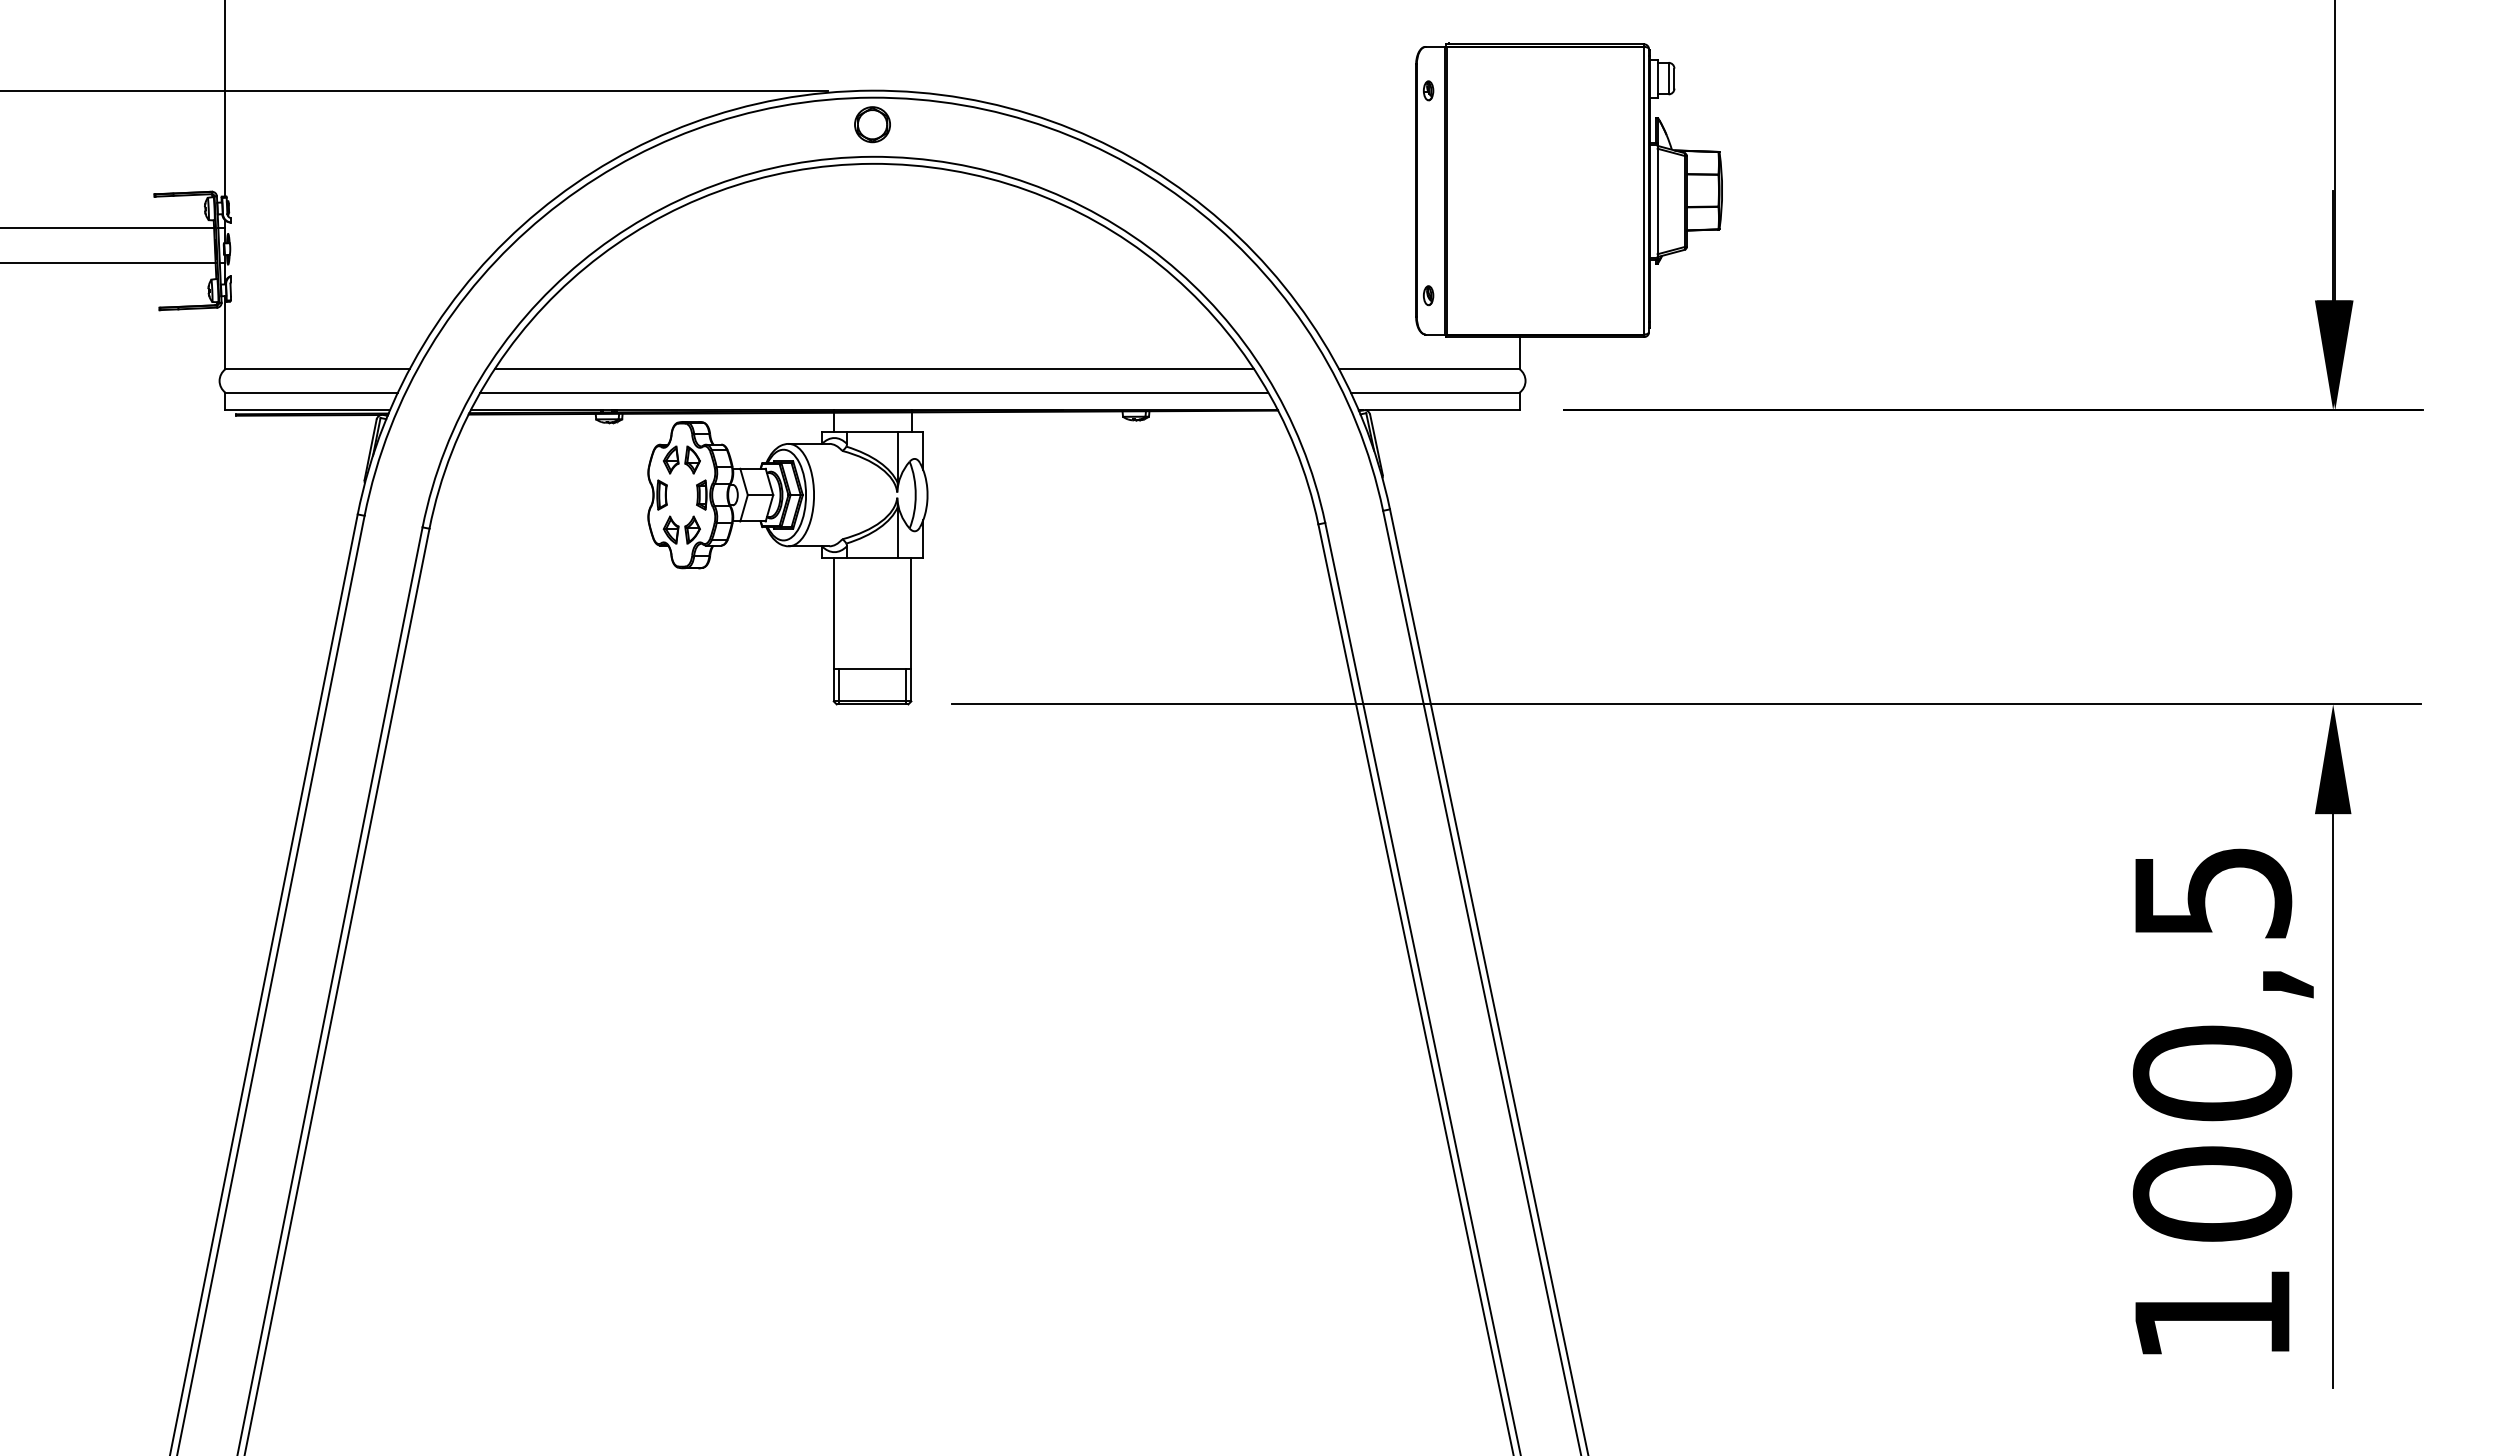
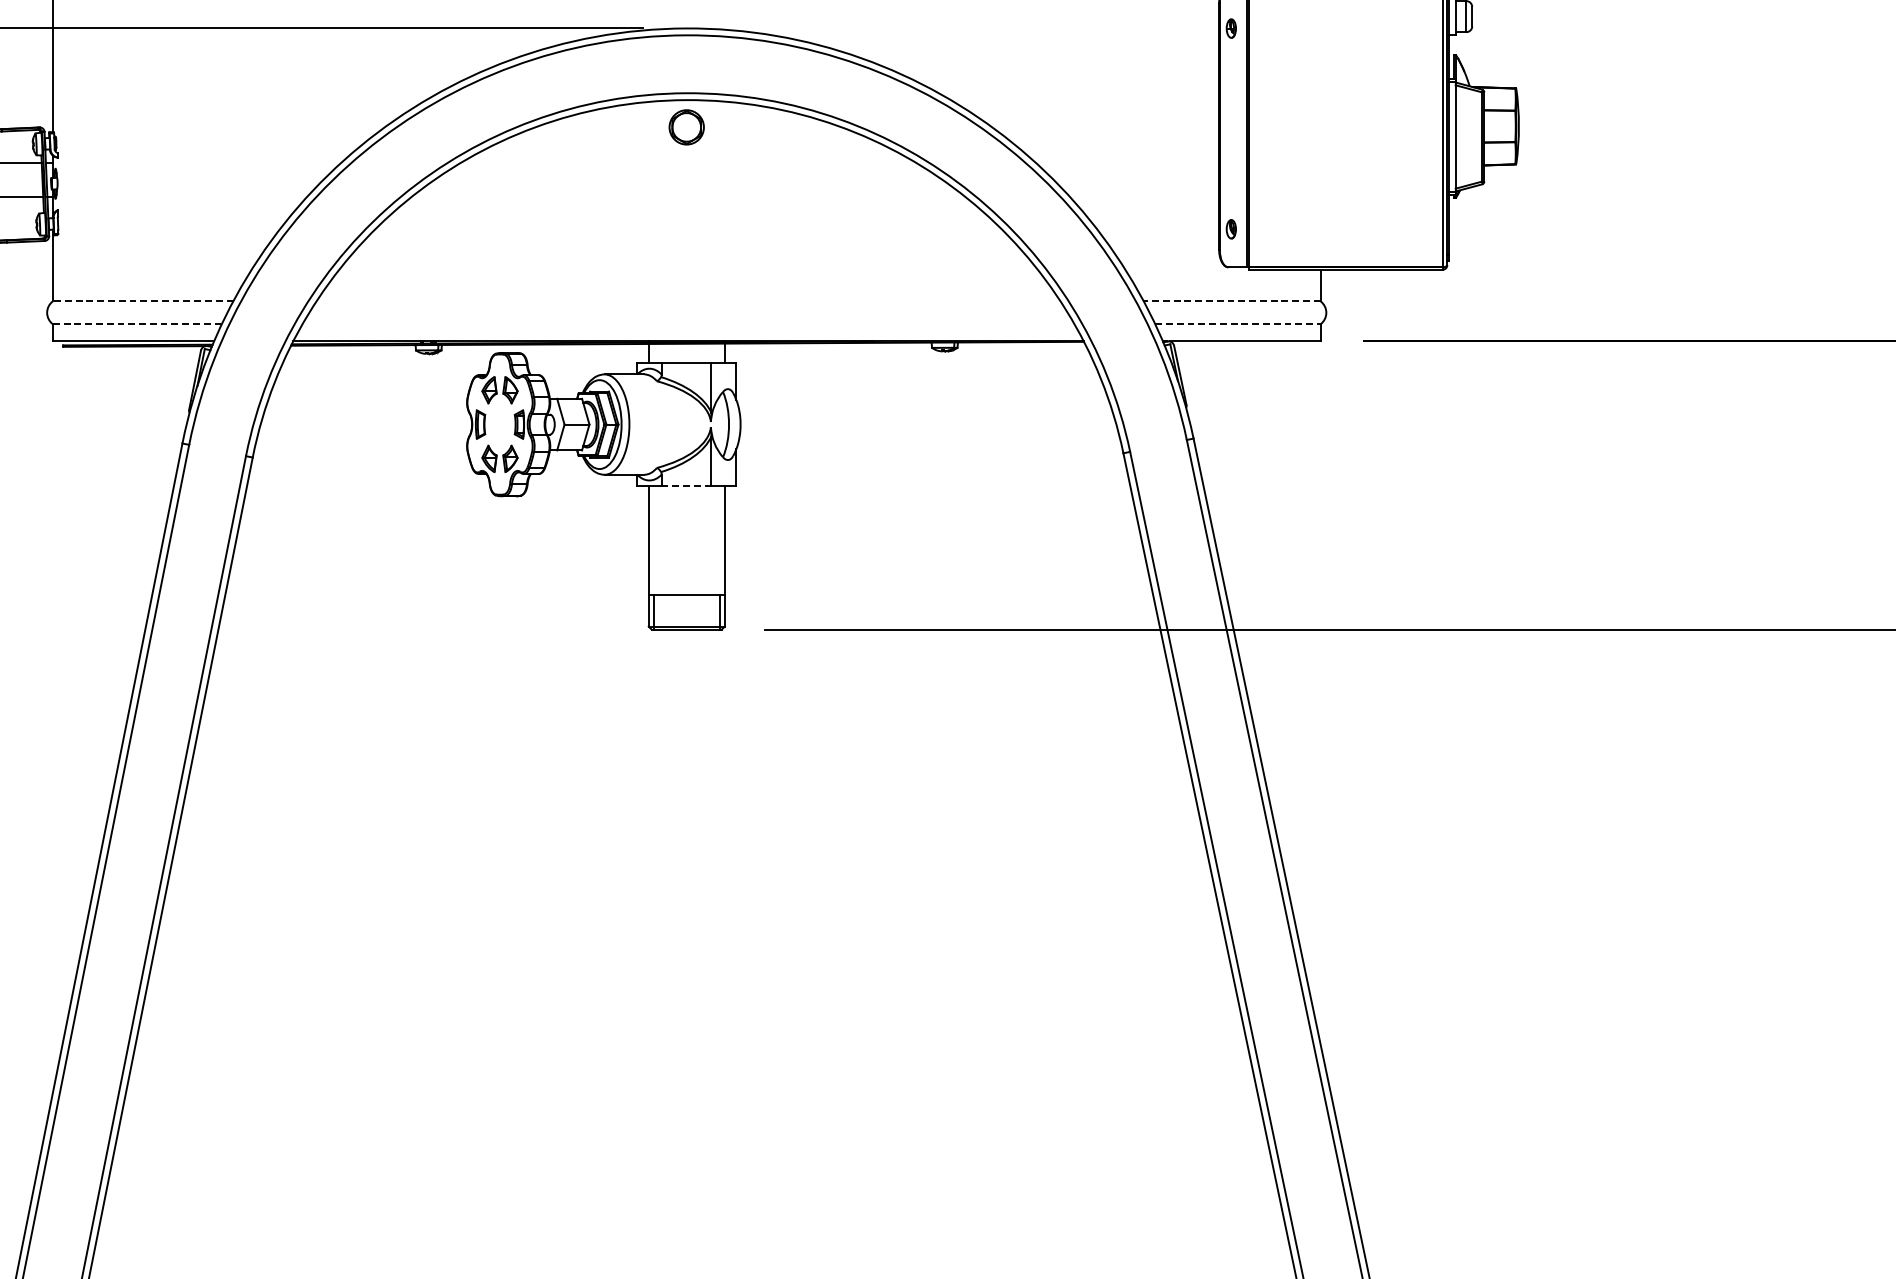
part: (872, 124) -> (686, 127), moved
line: (317, 369) -> (143, 301), solid -> dashed
line: (874, 369) -> (688, 301), removed
line: (1428, 369) -> (1231, 301), solid -> dashed
line: (312, 392) -> (138, 324), solid -> dashed
line: (874, 392) -> (688, 324), removed
line: (1435, 392) -> (1238, 324), solid -> dashed
line: (871, 558) -> (685, 486), solid -> dashed

